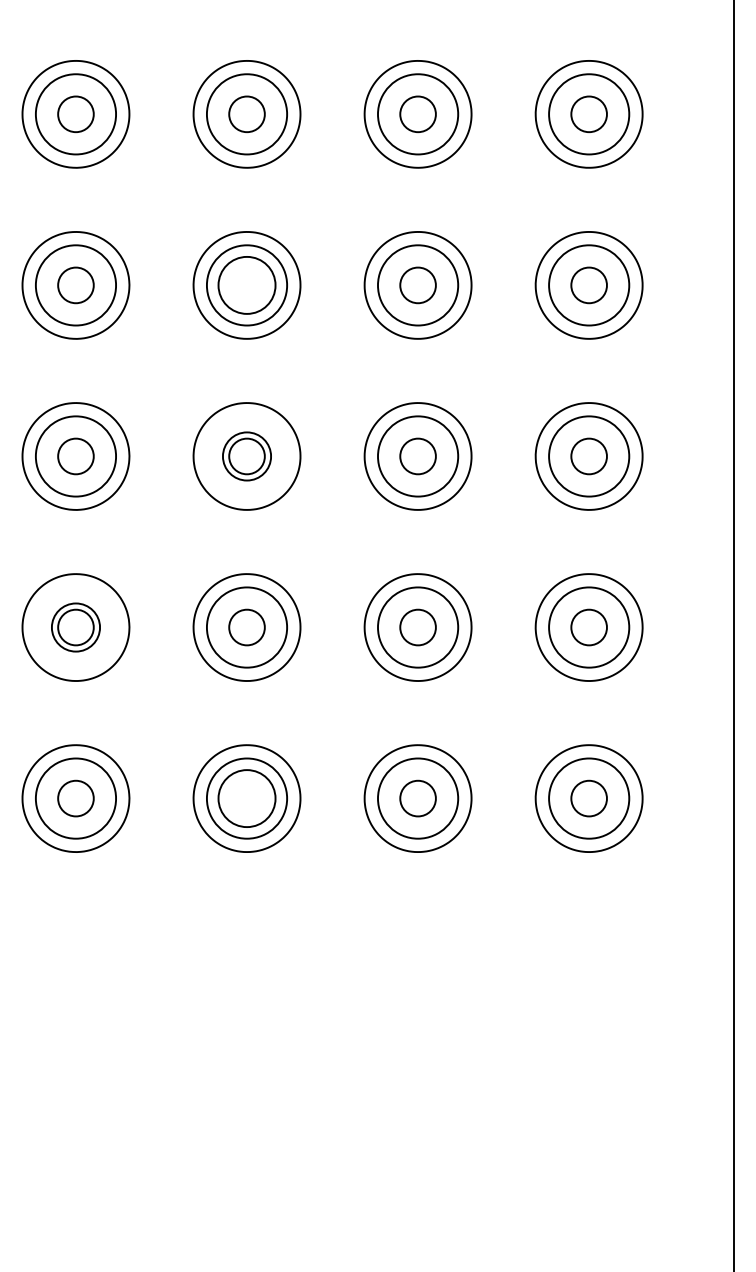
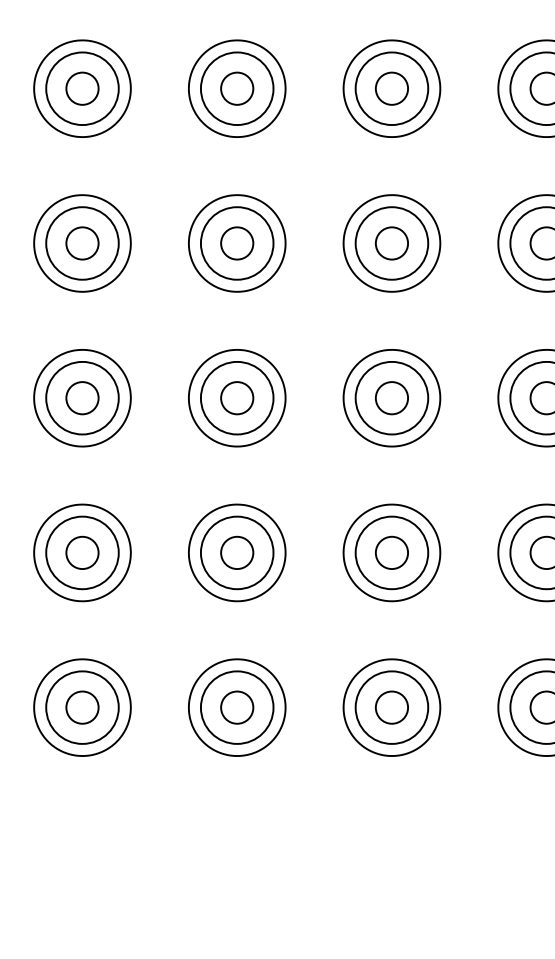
circle: (246, 285) -> (236, 243), size x0.62
circle: (246, 456) -> (236, 398), size x1.67
circle: (75, 627) -> (82, 552), size x1.67
circle: (246, 798) -> (236, 707), size x0.62

